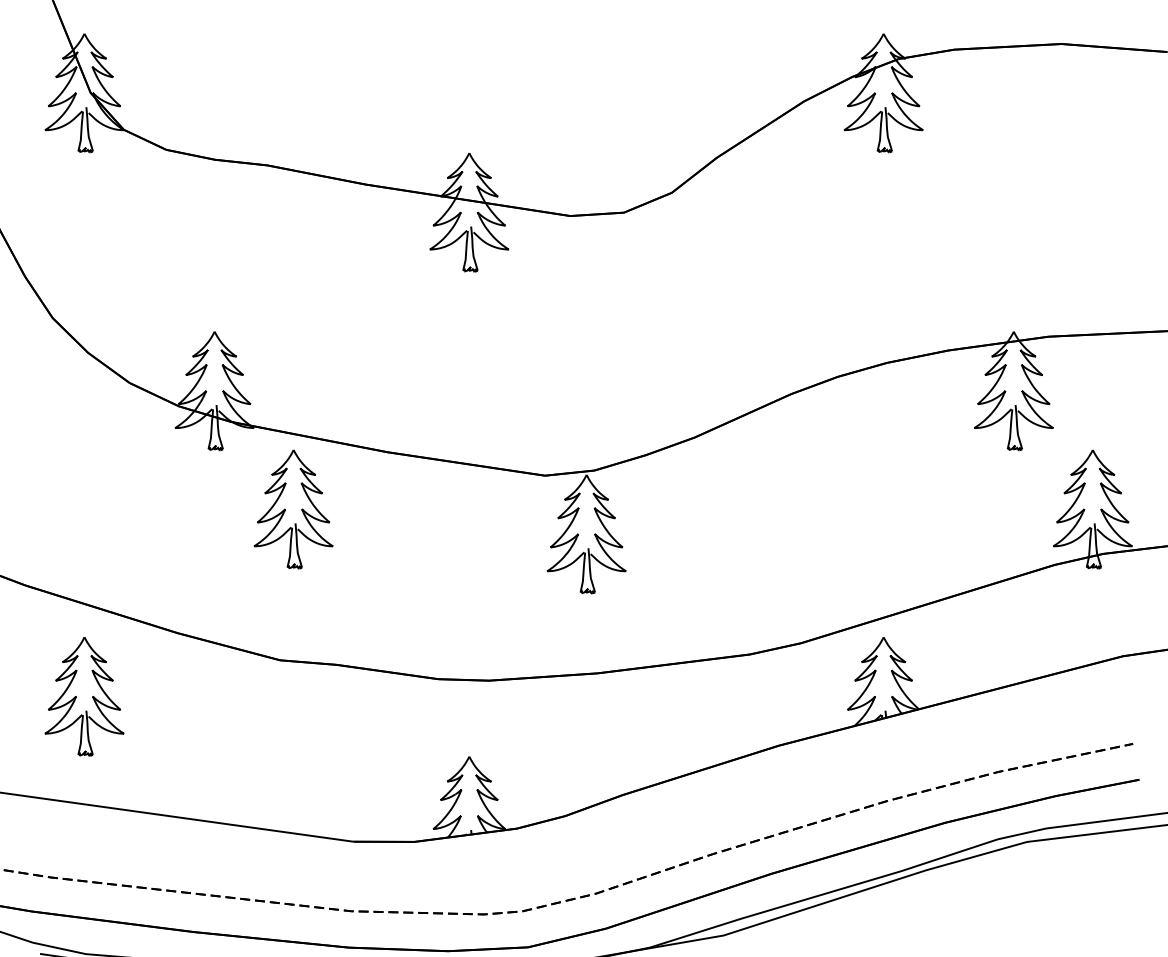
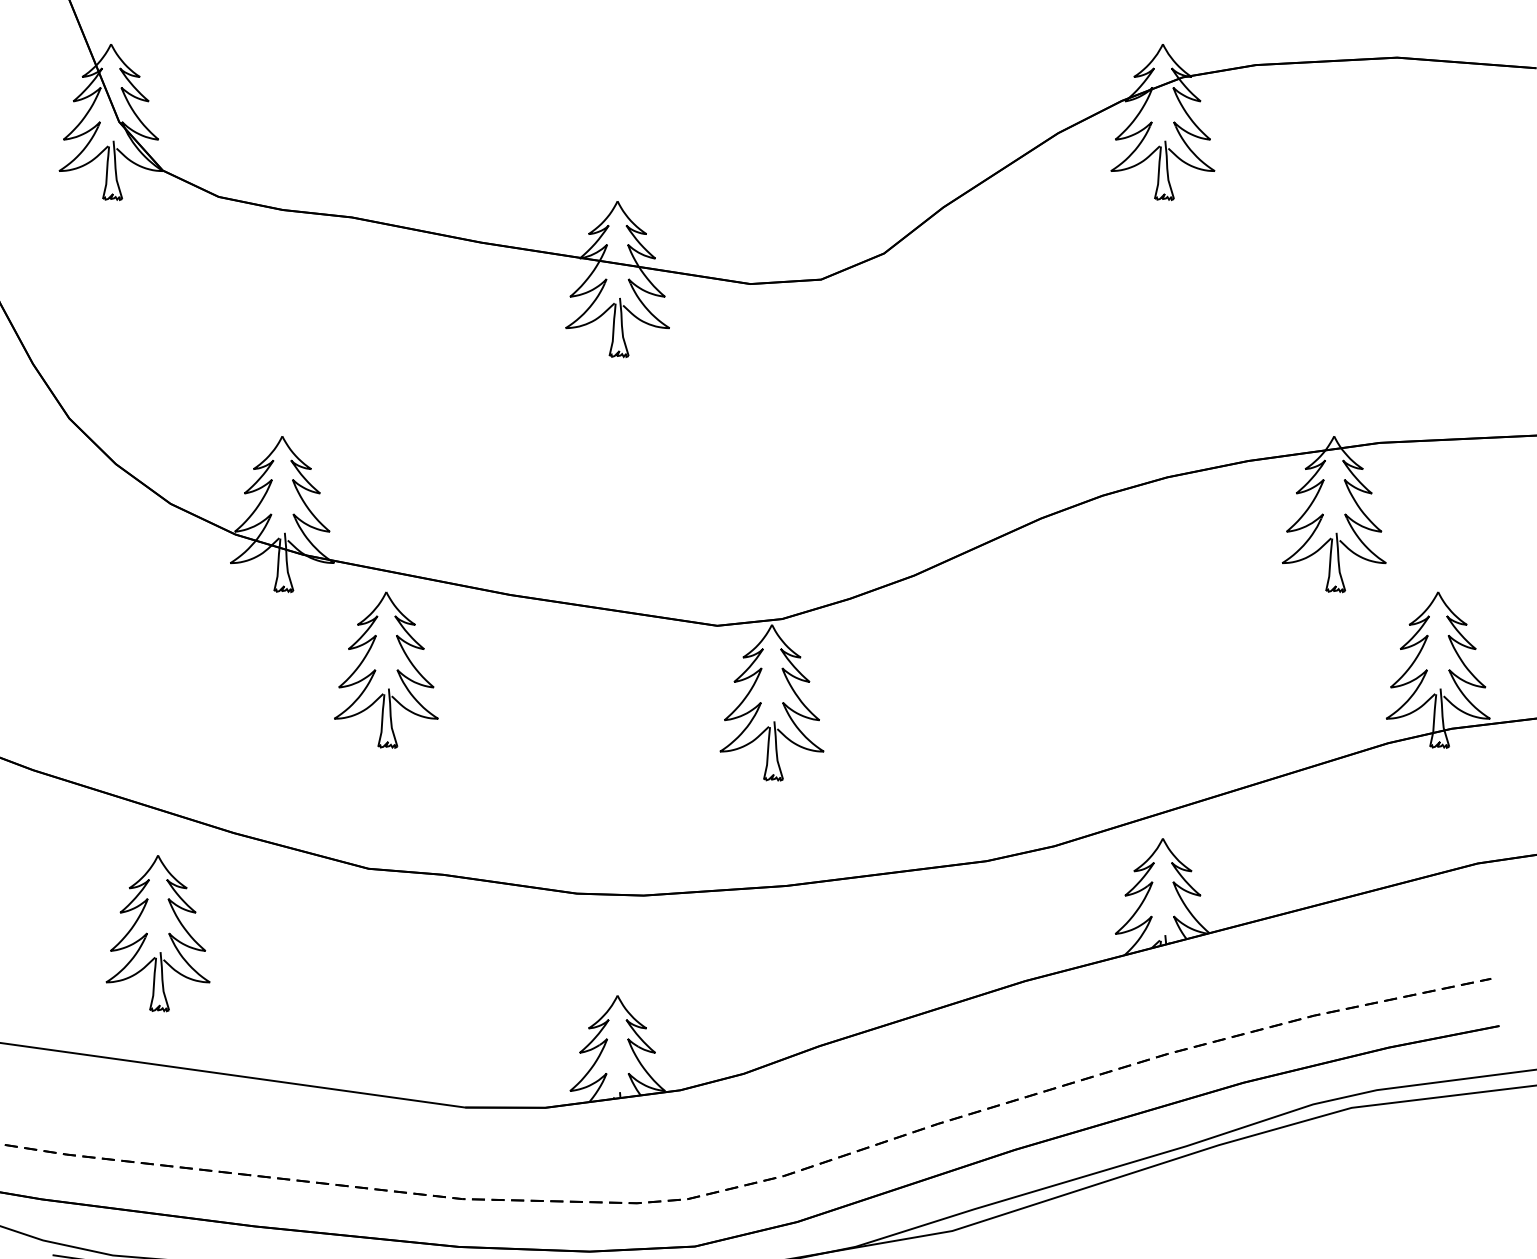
part: (84, 696) -> (157, 933), moved

